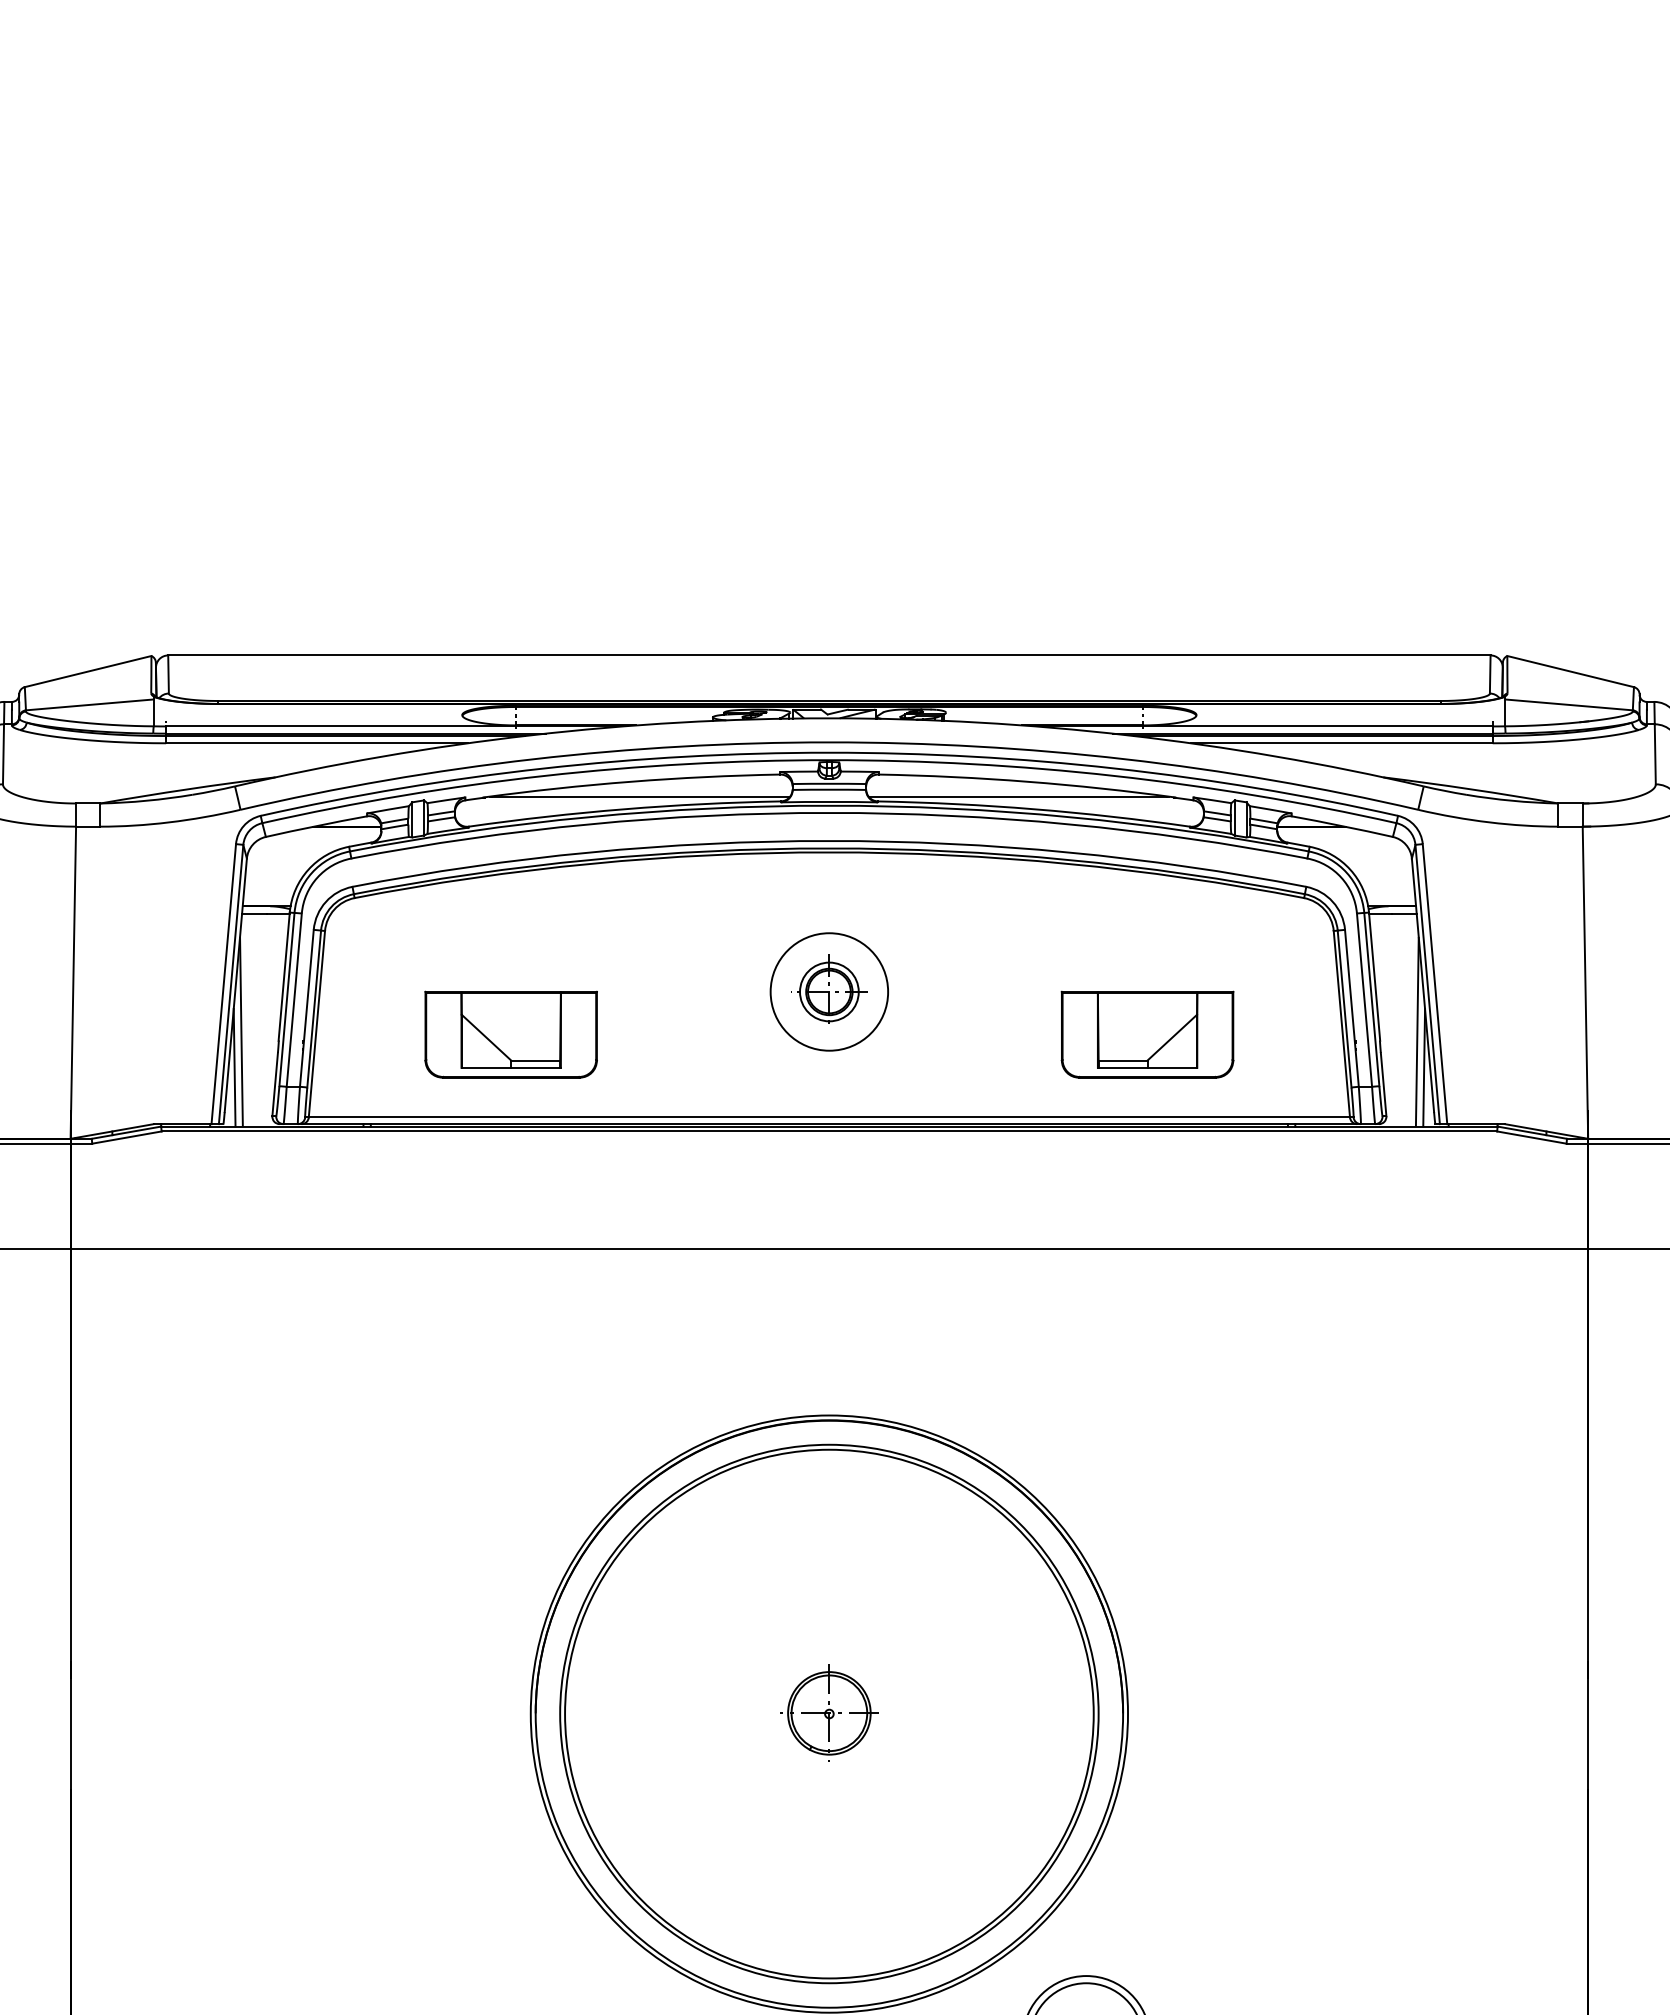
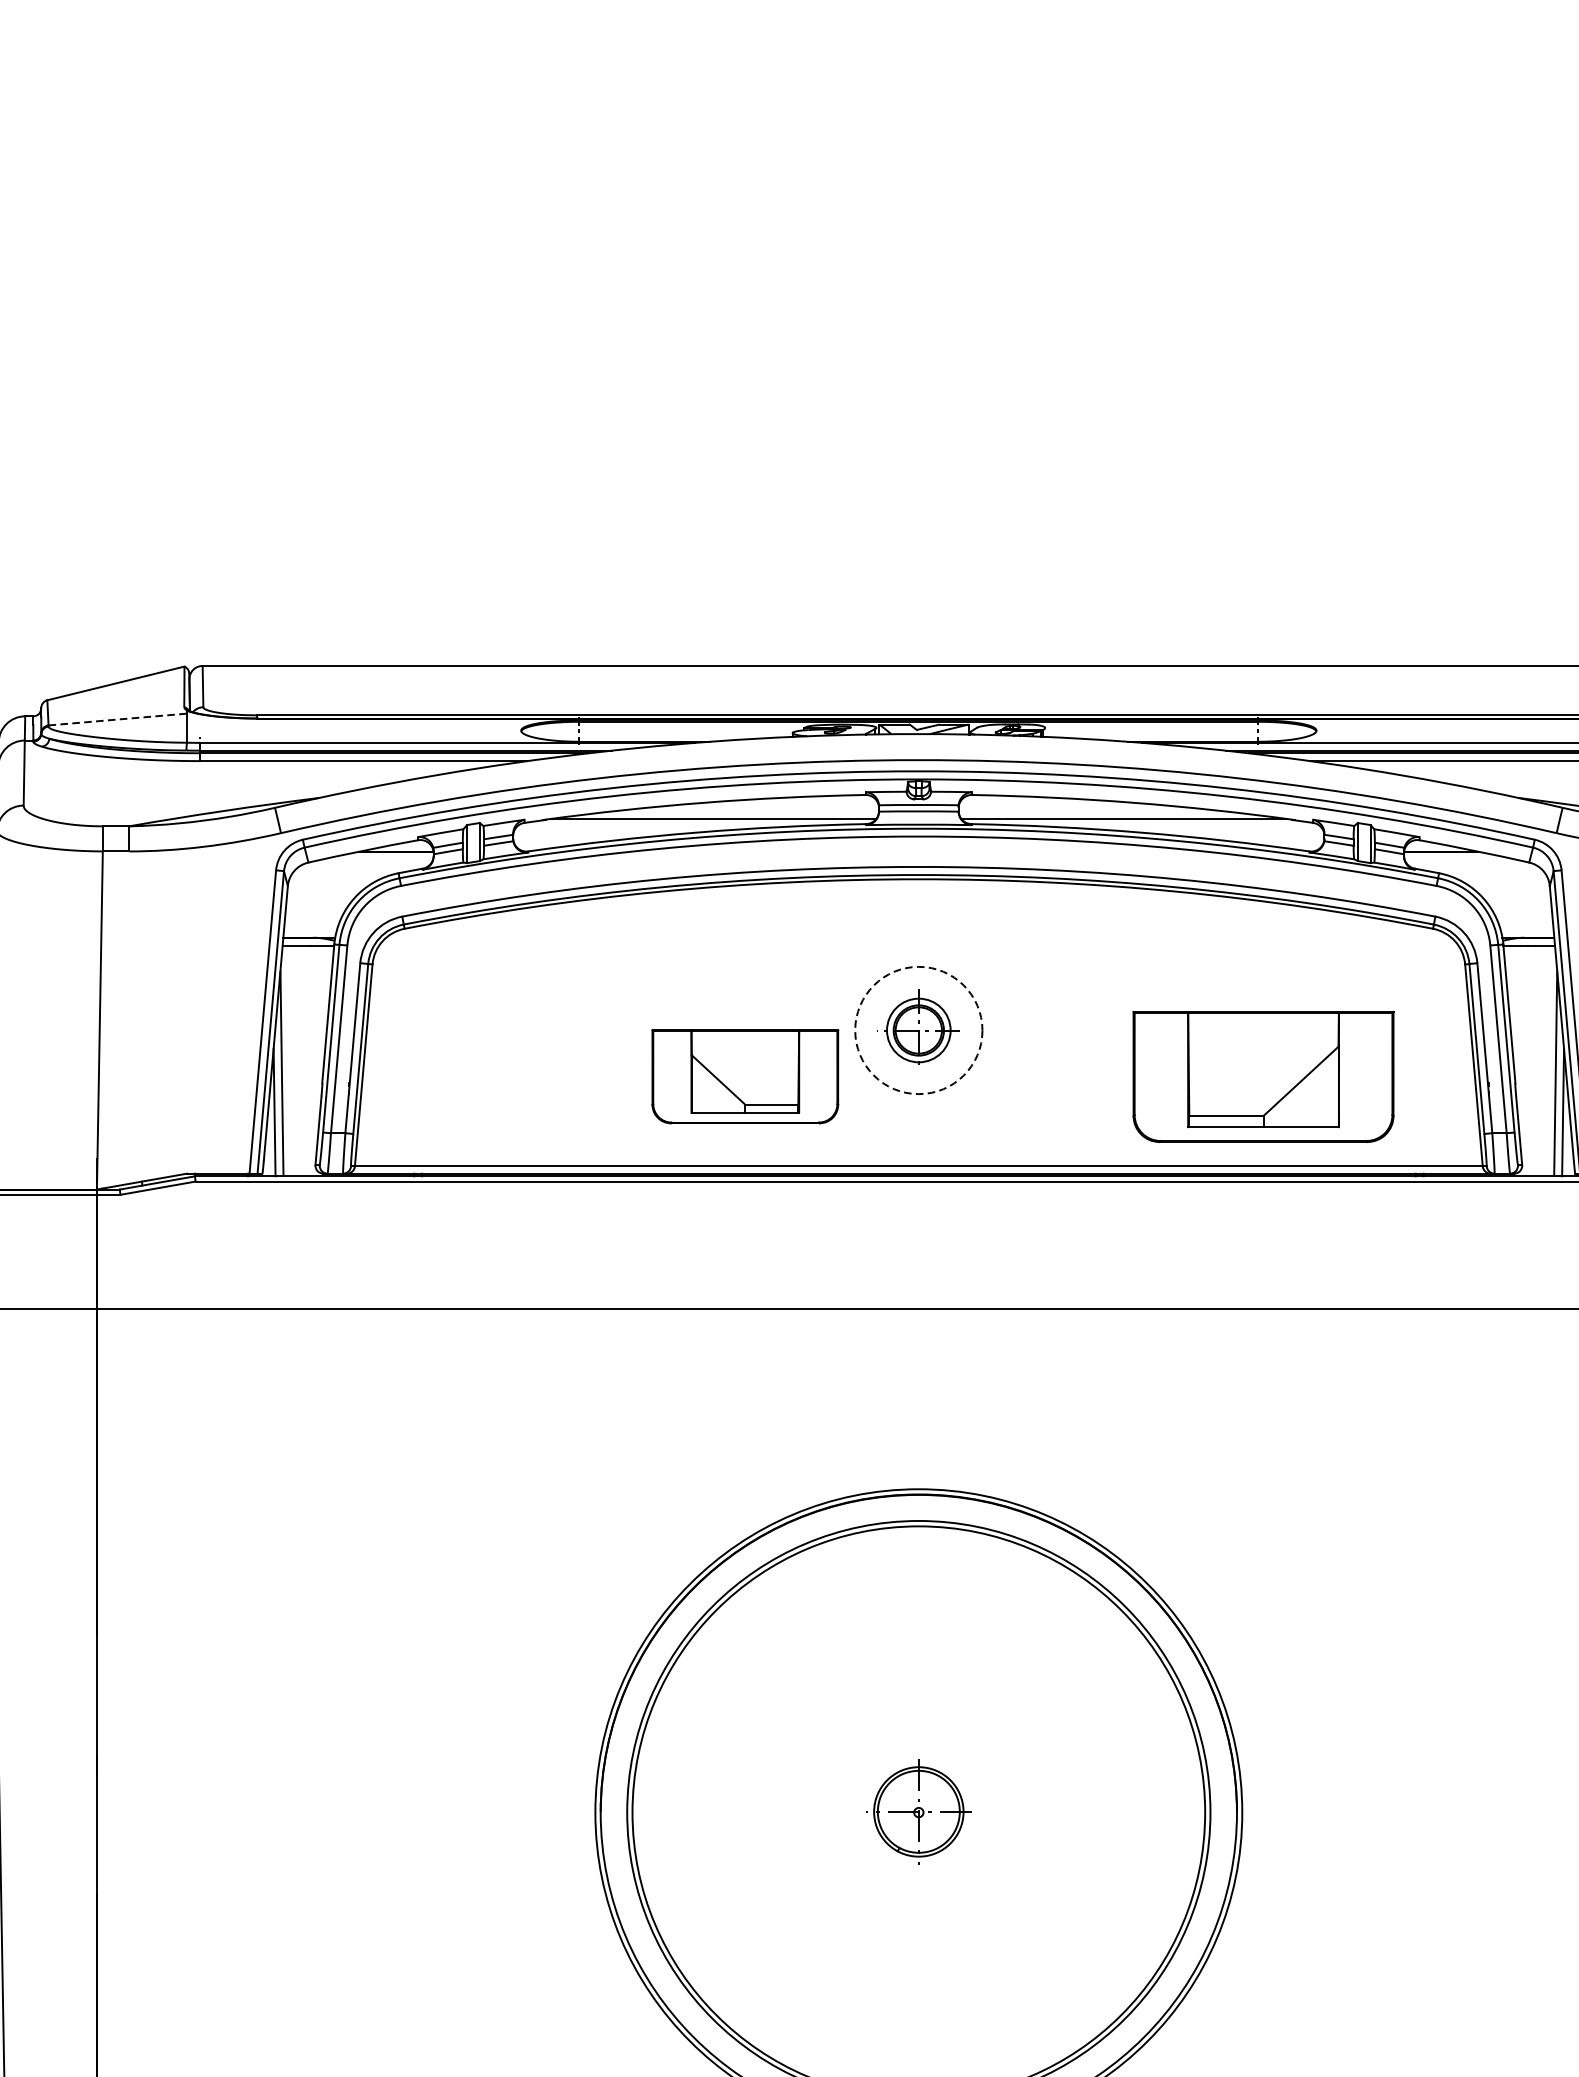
line: (90, 704) -> (118, 719), solid -> dashed
circle: (829, 991) -> (918, 1029), solid -> dashed
part: (510, 1034) -> (744, 1076), moved
part: (1147, 1034) -> (1263, 1076), size x1.4

